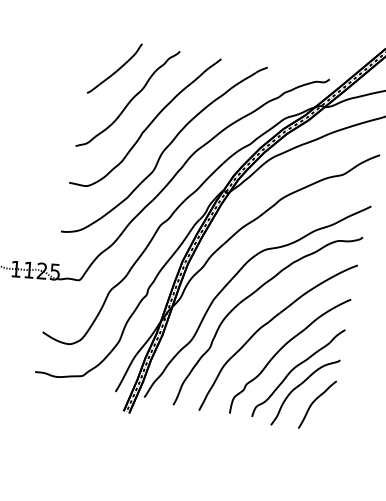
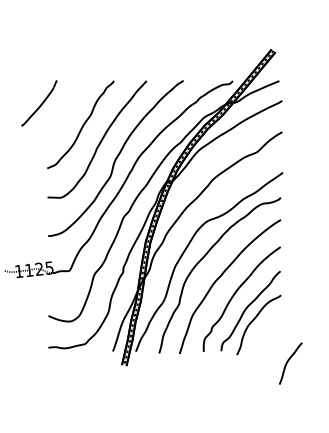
part: (114, 68) -> (39, 103), moved
curve: (314, 402) -> (288, 362), moved

